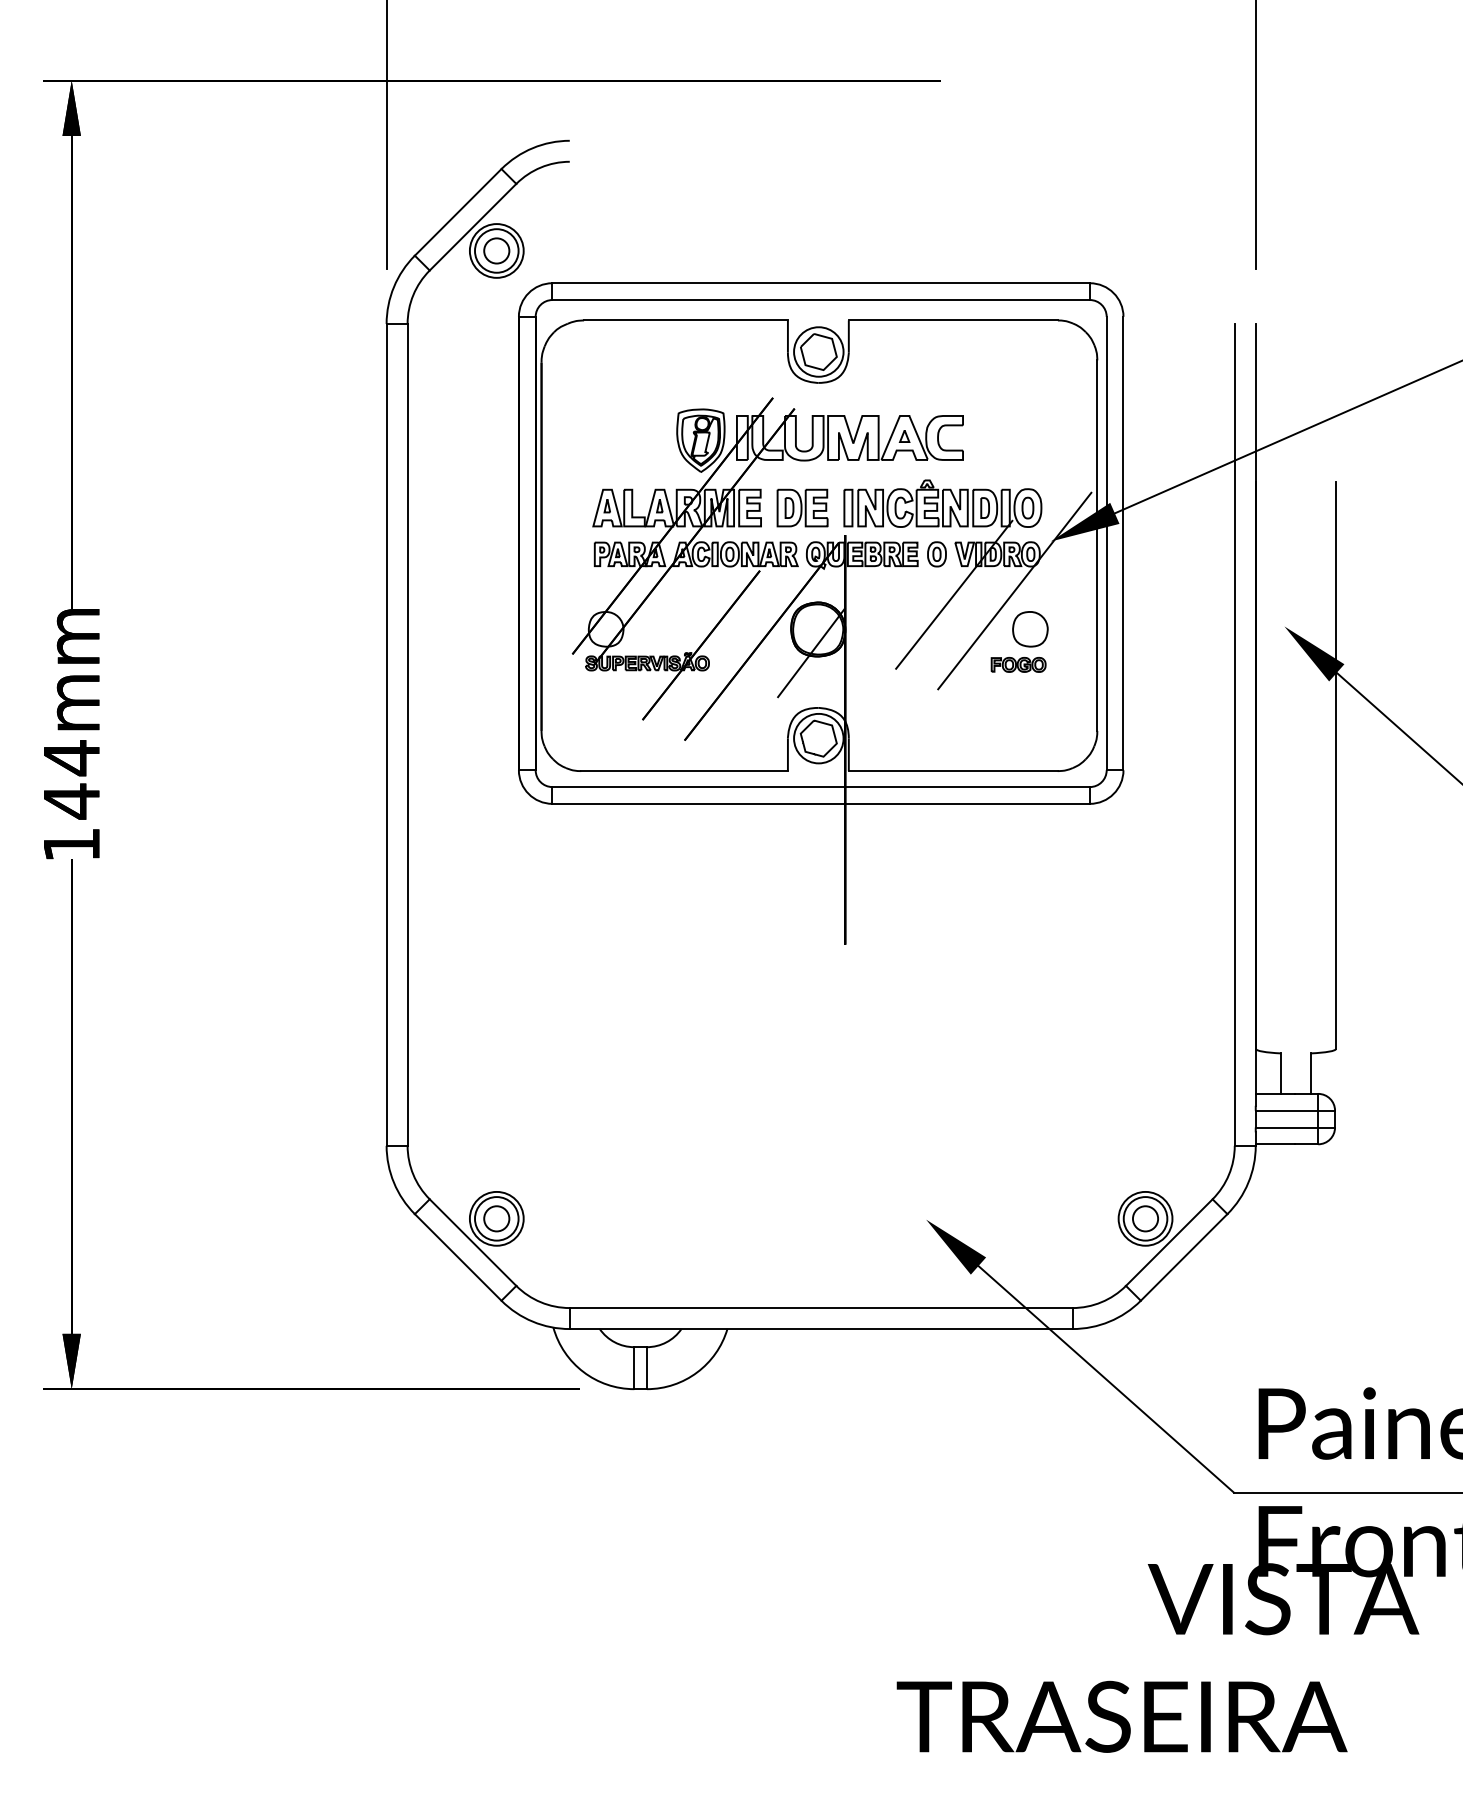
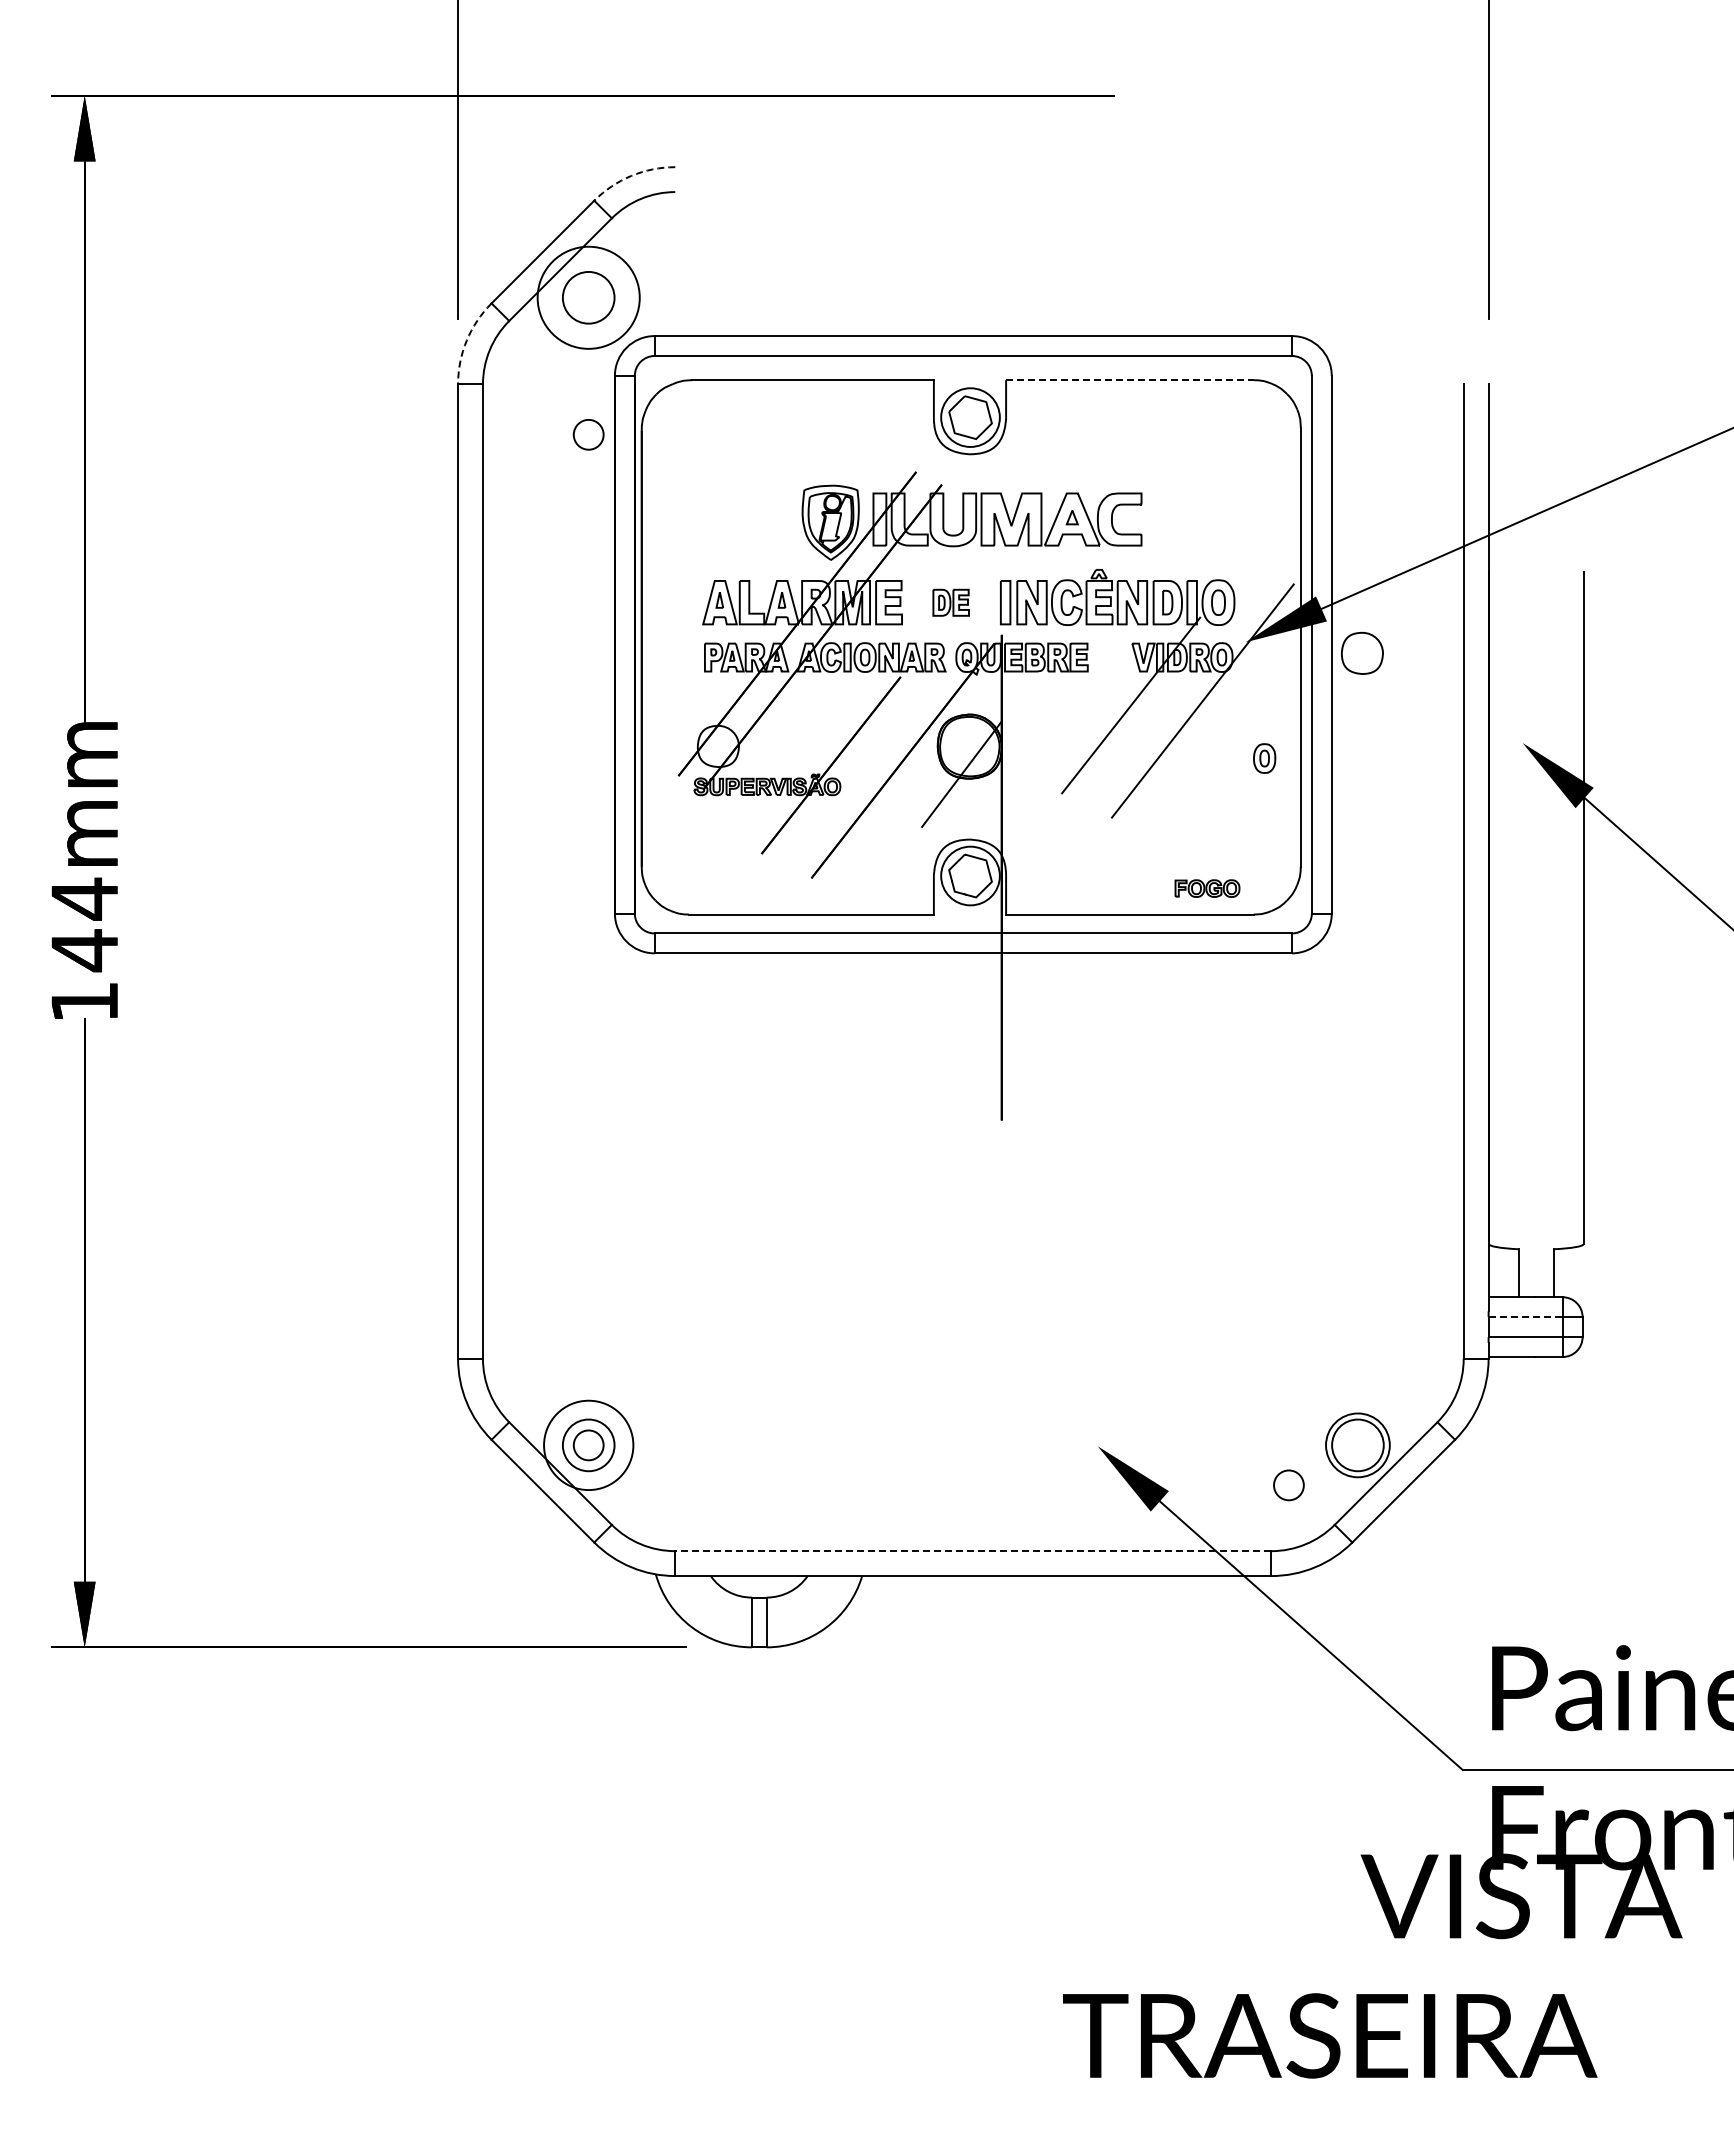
arc: (532, 147) -> (631, 175), solid -> dashed
circle: (496, 250) -> (588, 297), size x1.6
circle: (496, 250) -> (588, 434), moved
arc: (393, 286) -> (466, 340), solid -> dashed
line: (953, 320) -> (1130, 380), solid -> dashed
part: (801, 507) -> (950, 602), size x0.6
part: (936, 554) -> (1264, 758), moved
part: (1030, 628) -> (1362, 652), moved
part: (1018, 664) -> (1207, 888), moved
line: (1287, 1110) -> (1526, 1317), solid -> dashed
circle: (496, 1218) -> (588, 1445), size x1.4
circle: (1145, 1218) -> (1288, 1485), moved
line: (820, 1308) -> (972, 1551), solid -> dashed

